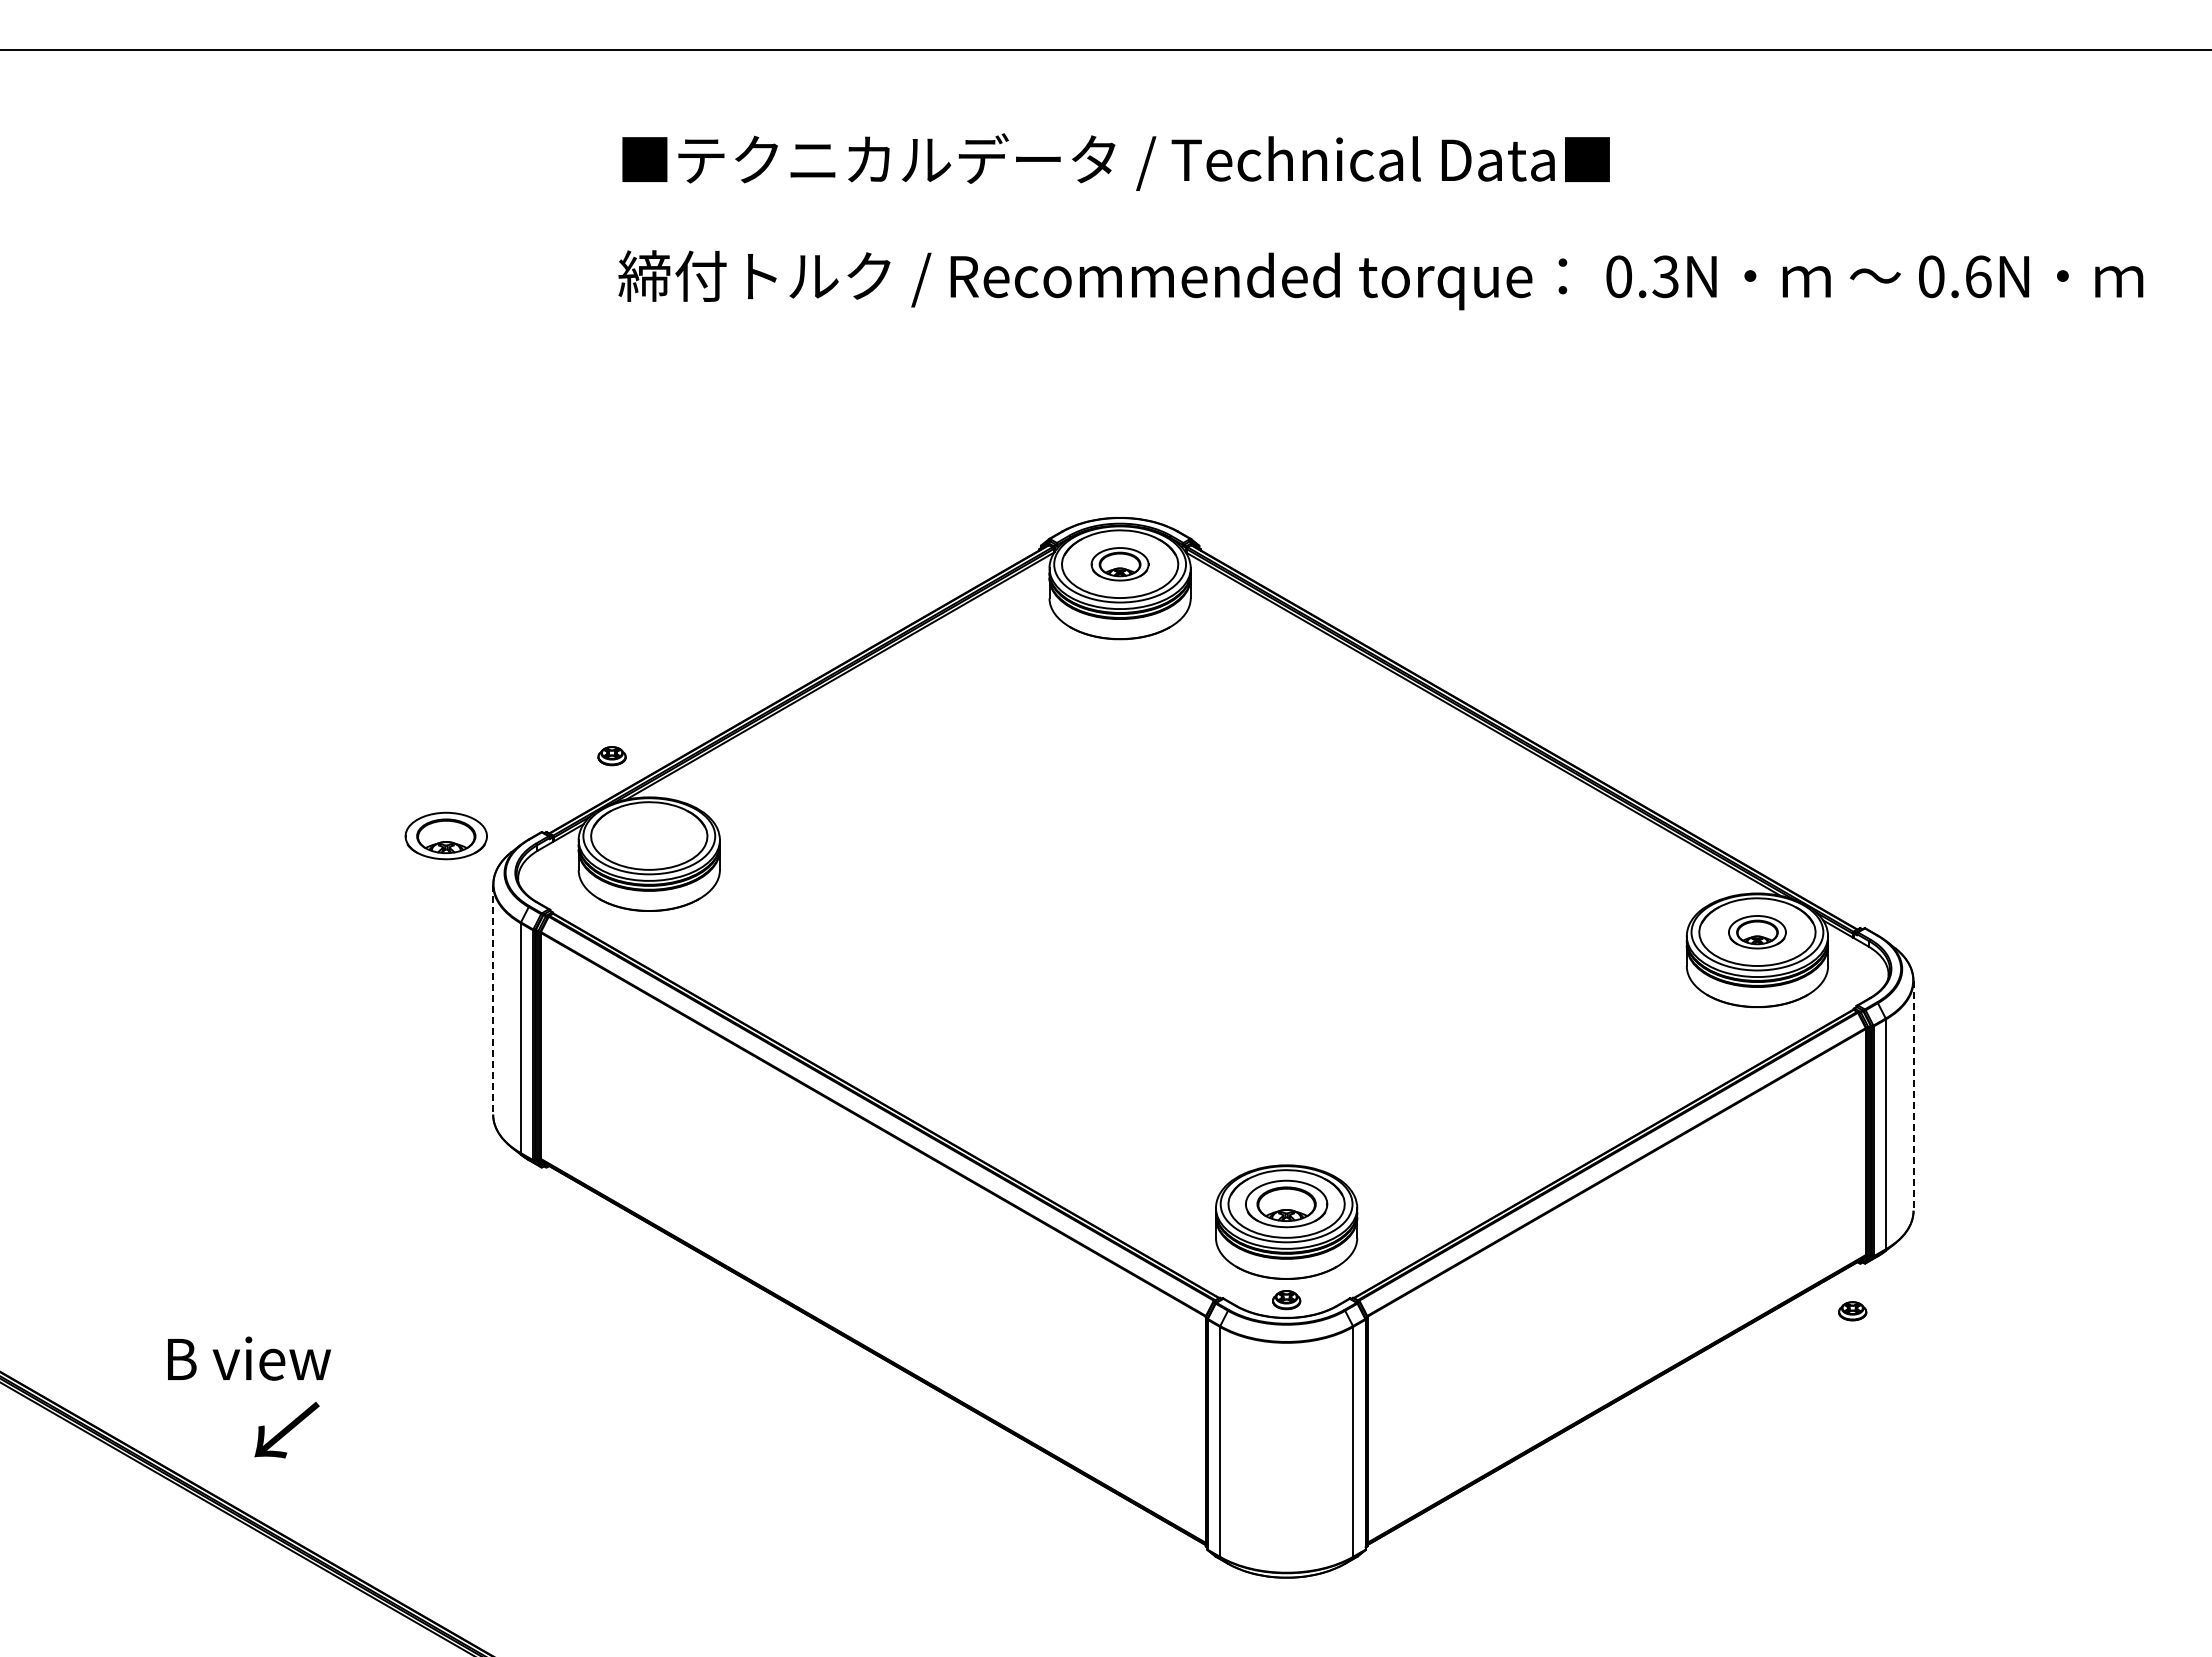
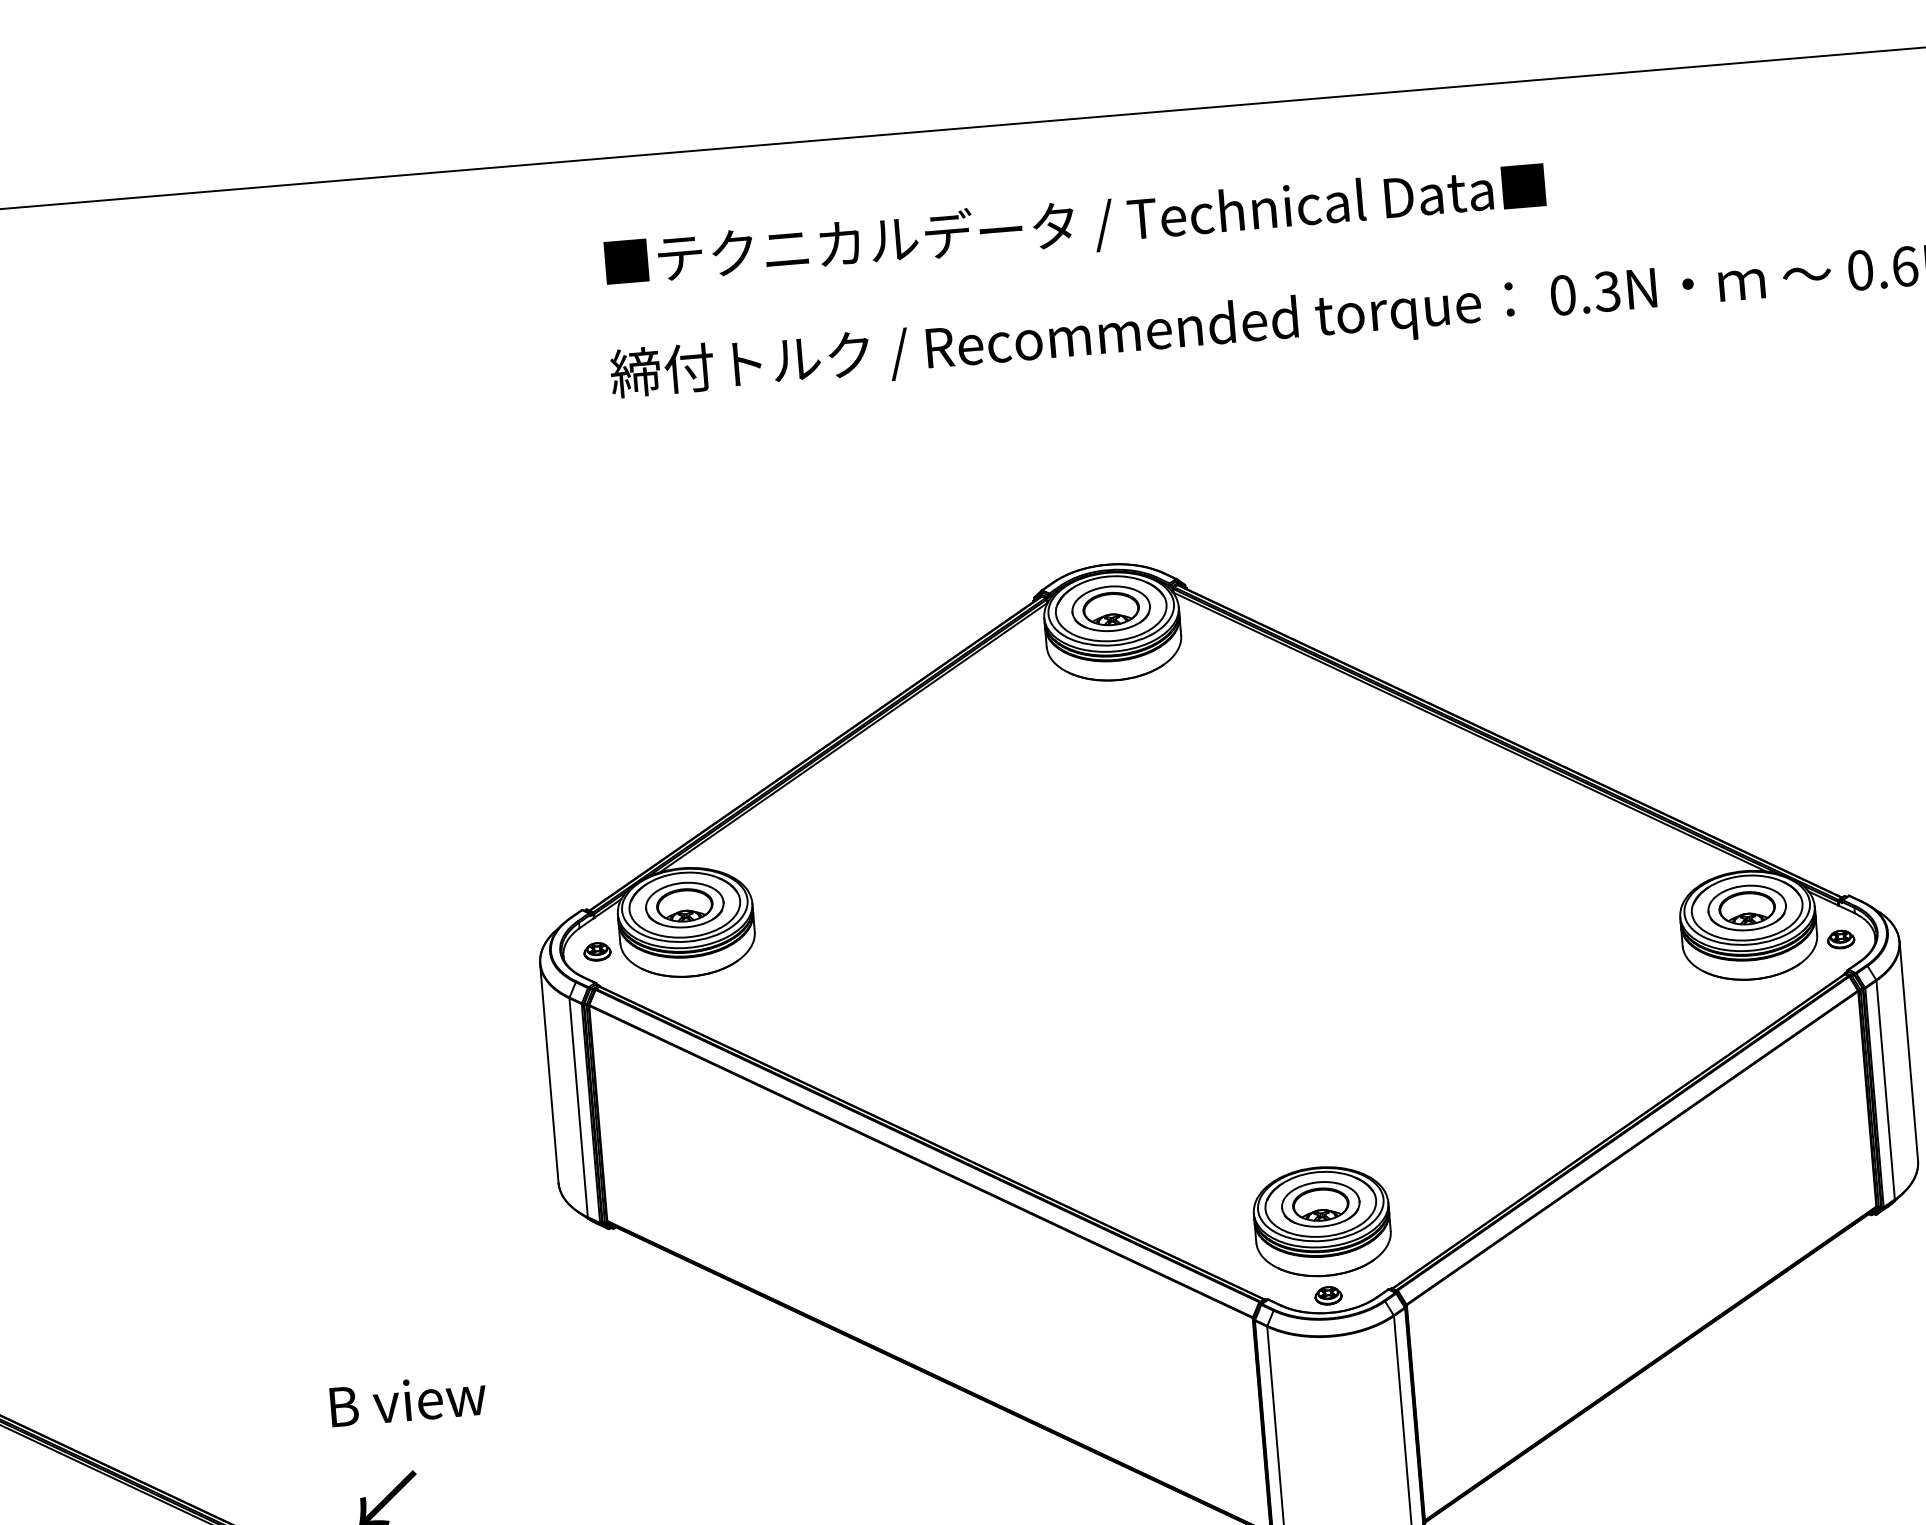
part: (1119, 564) -> (1110, 609), size x1.43
part: (611, 756) -> (596, 952), moved
part: (445, 835) -> (684, 904), moved
part: (1757, 932) -> (1747, 908), size x1.43
line: (493, 999) -> (549, 1073), dashed -> solid
line: (1913, 1095) -> (1908, 1051), dashed -> solid
part: (1852, 1311) -> (1840, 939), moved
text: (249, 1358) -> (408, 1400), moved

